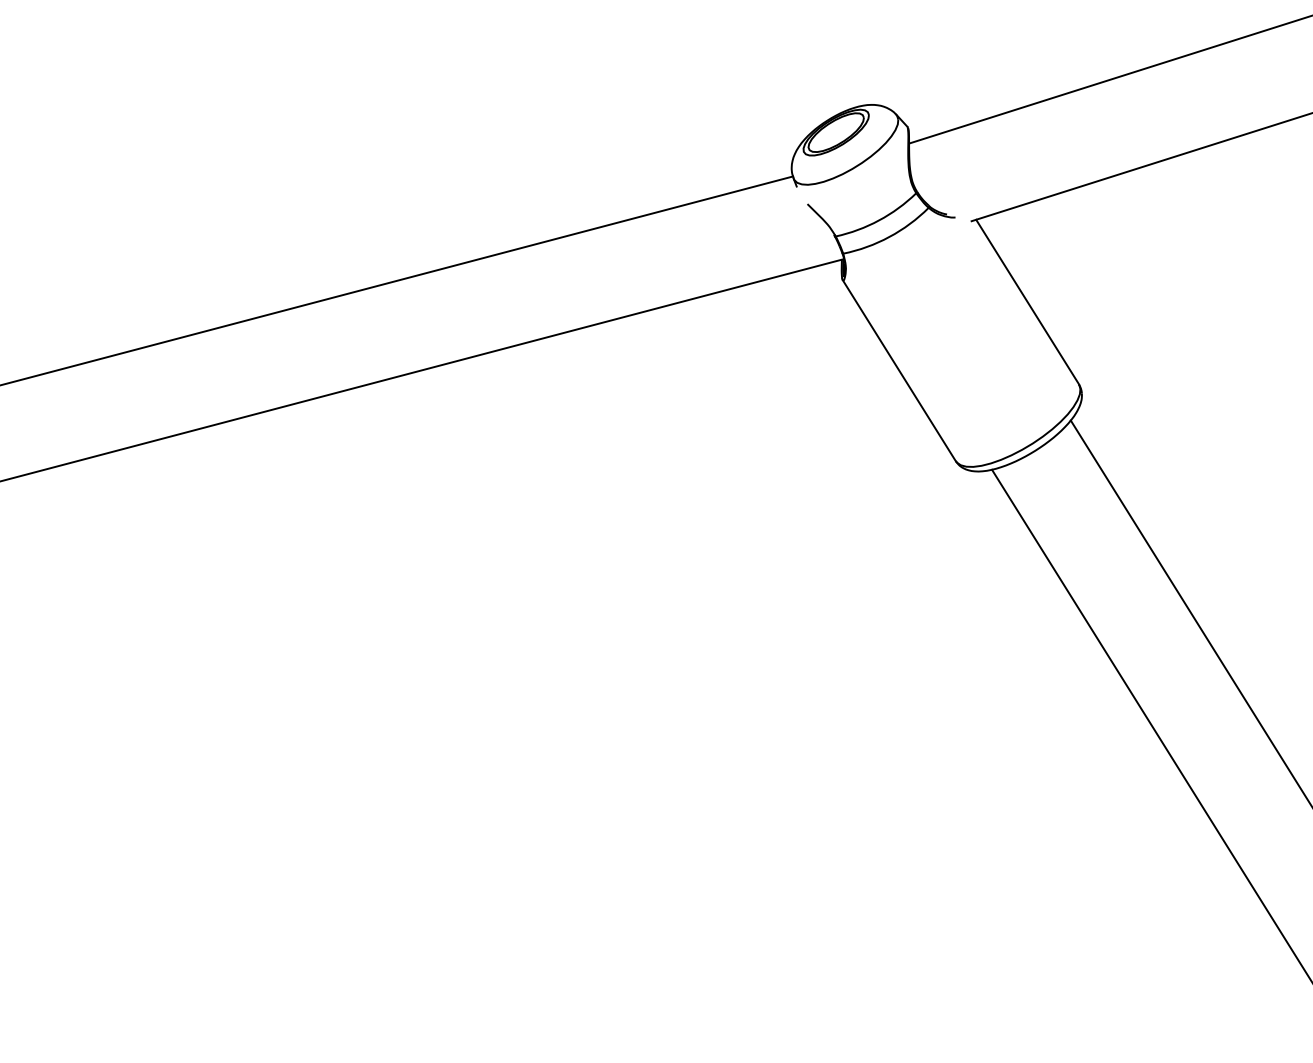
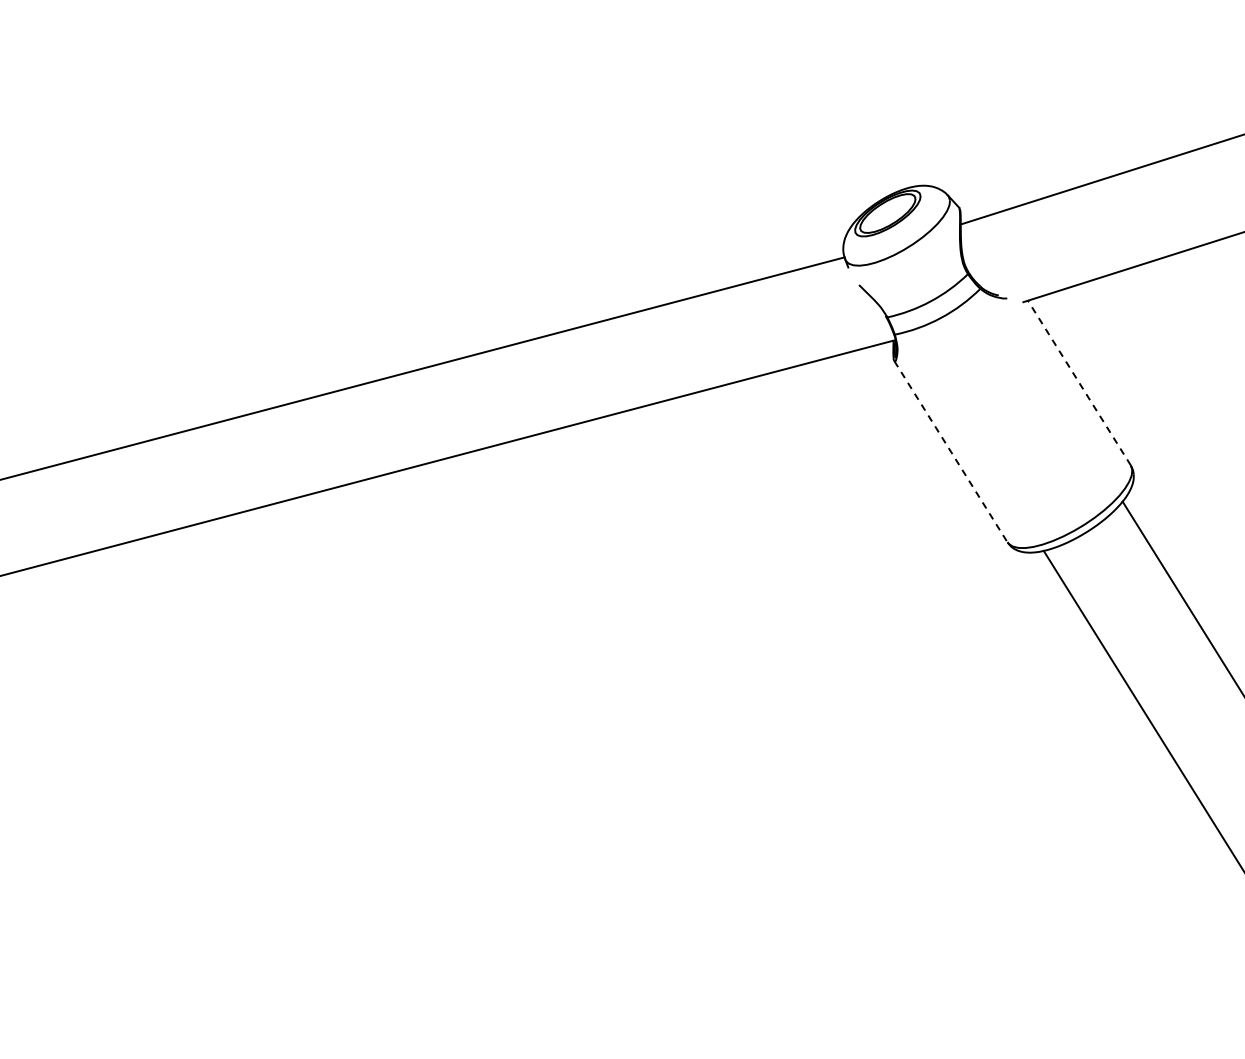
line: (1027, 302) -> (1079, 383), solid -> dashed
line: (899, 370) -> (951, 451), solid -> dashed

